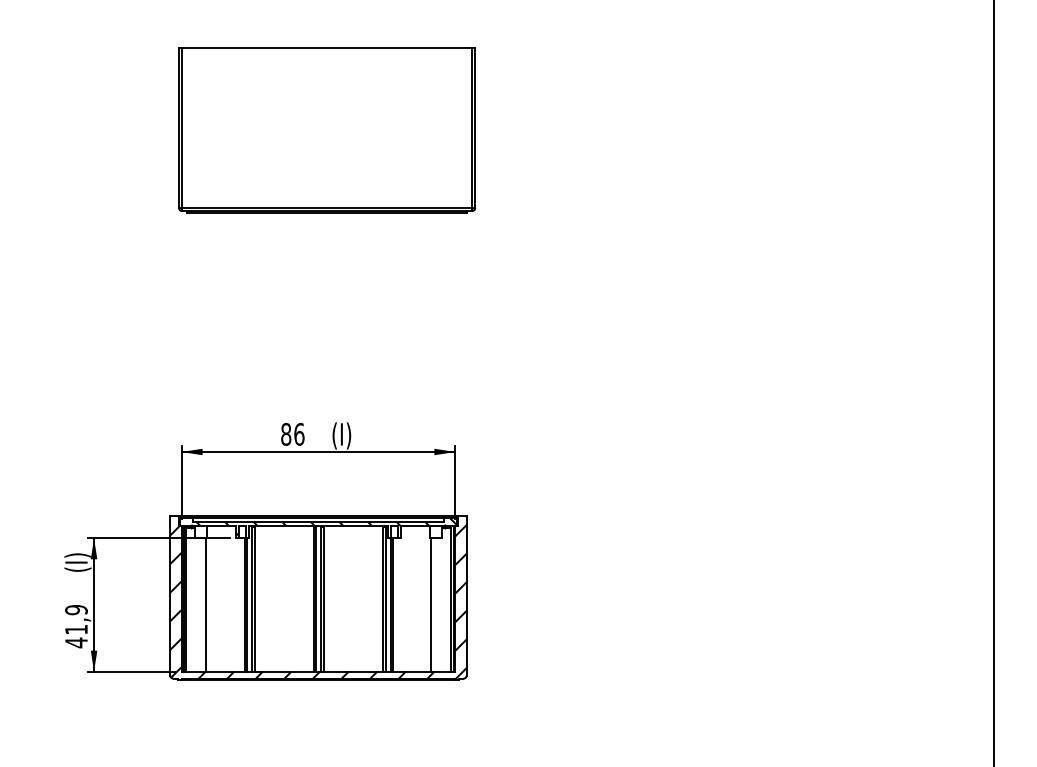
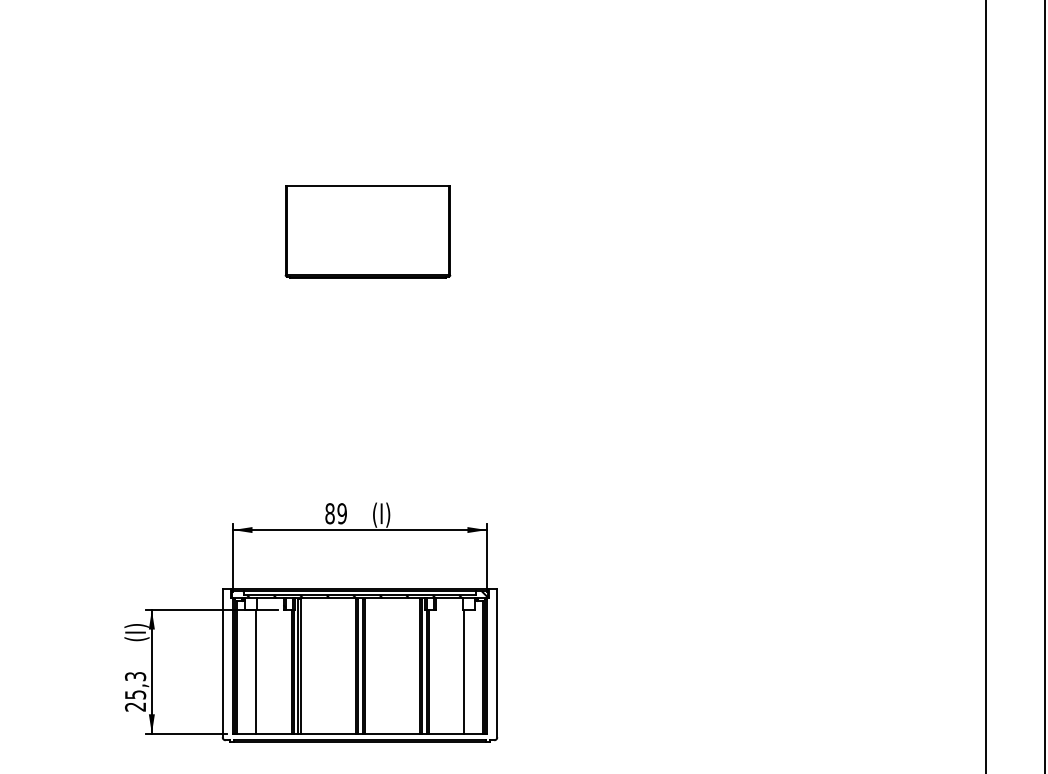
part: (326, 130) -> (367, 231), size x0.6
text: (299, 434) -> (342, 513), 86 -> 89
hatch: (317, 602) -> (359, 669), removed
text: (76, 626) -> (135, 691), 41,9 -> 25,3

